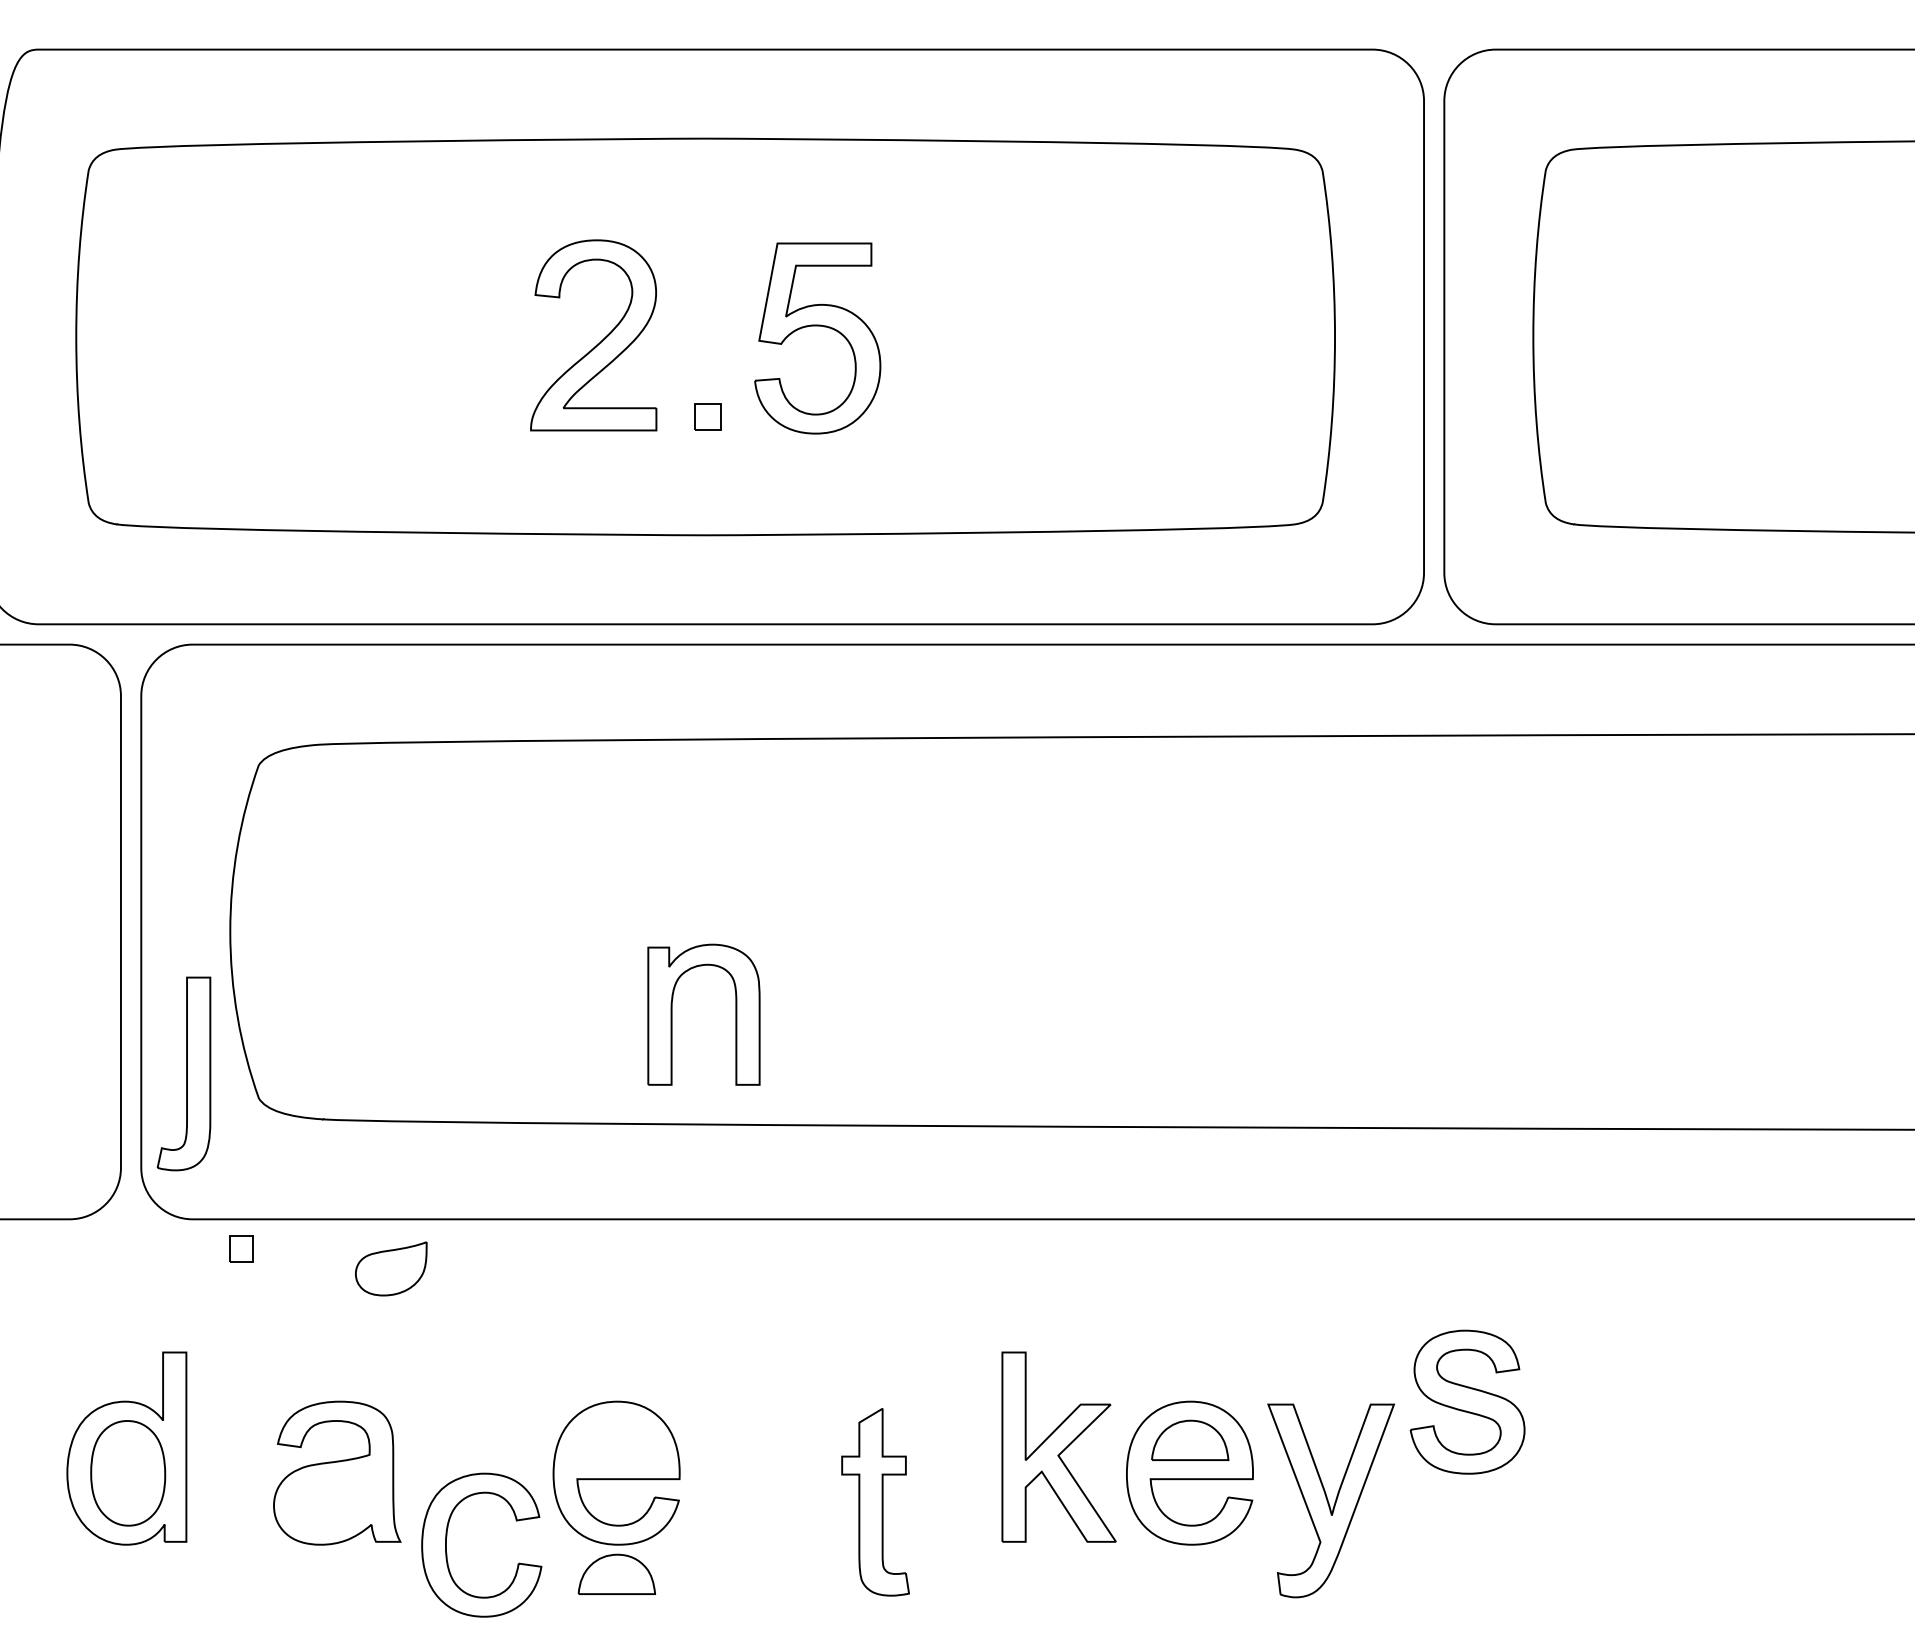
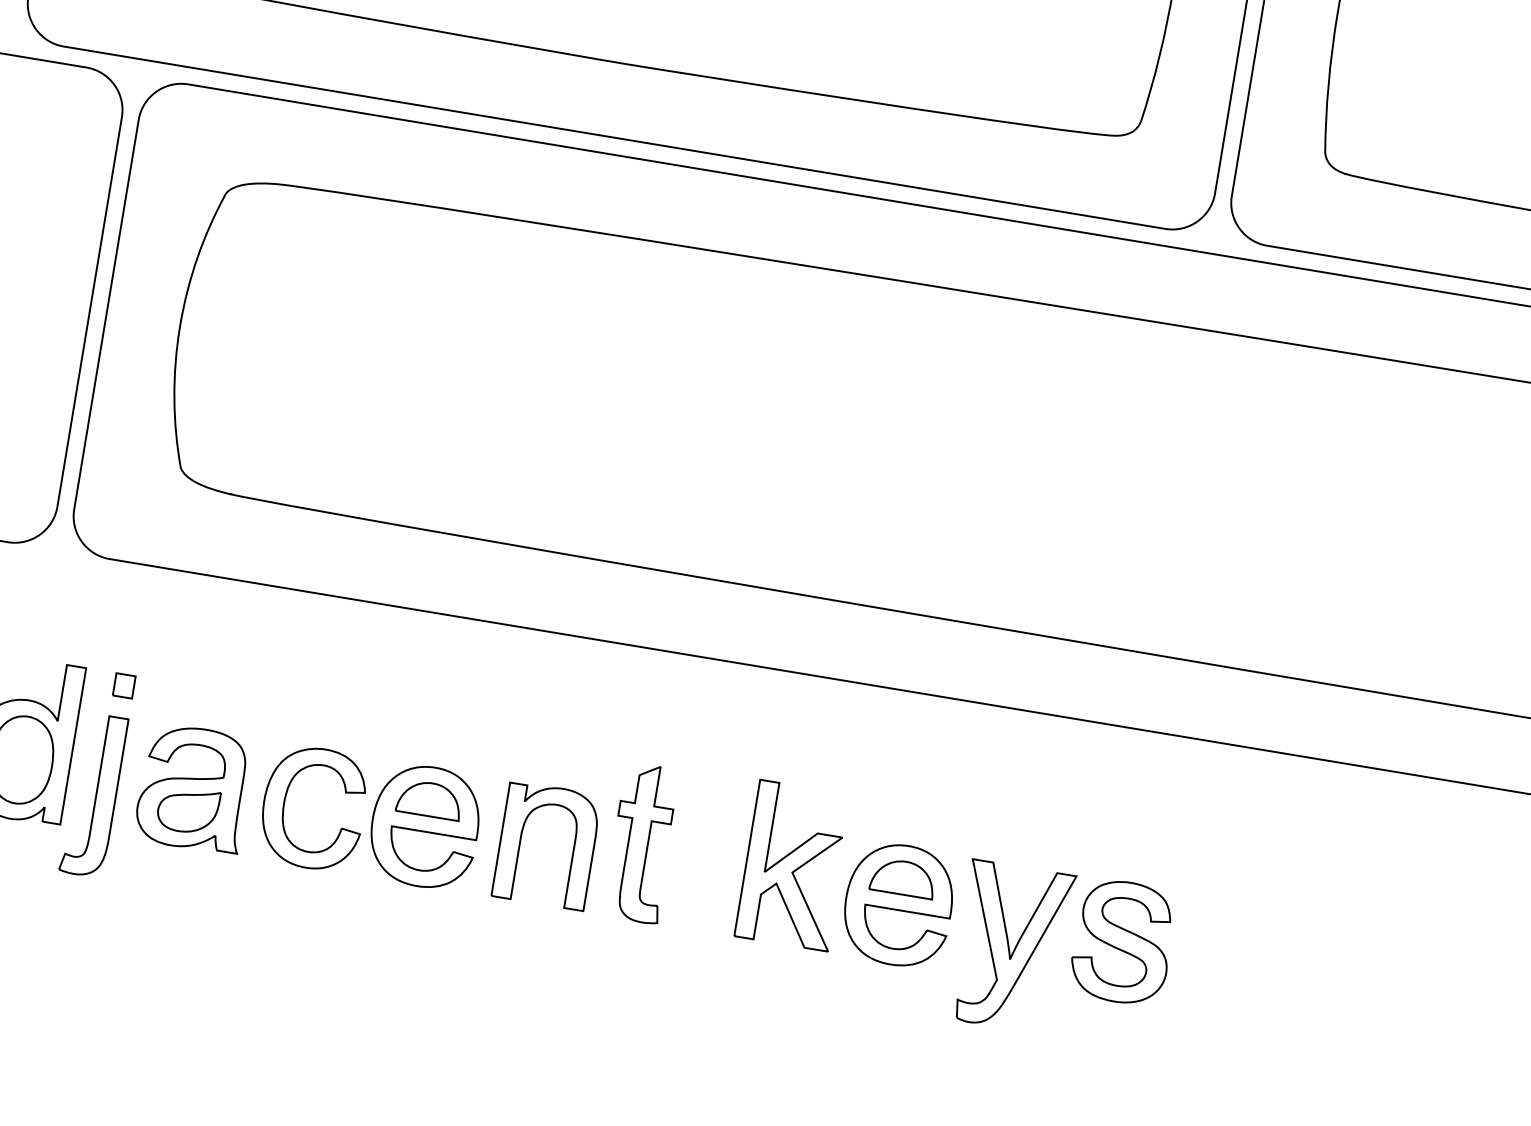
part: (672, 1014) -> (521, 841), moved
part: (183, 1073) -> (93, 794), moved
part: (241, 1248) -> (124, 685), moved
part: (391, 1268) -> (188, 809), moved
part: (1467, 1401) -> (1123, 941), moved
part: (875, 1502) -> (642, 843), moved
part: (447, 1537) -> (286, 797), moved
part: (616, 1573) -> (429, 798), moved

